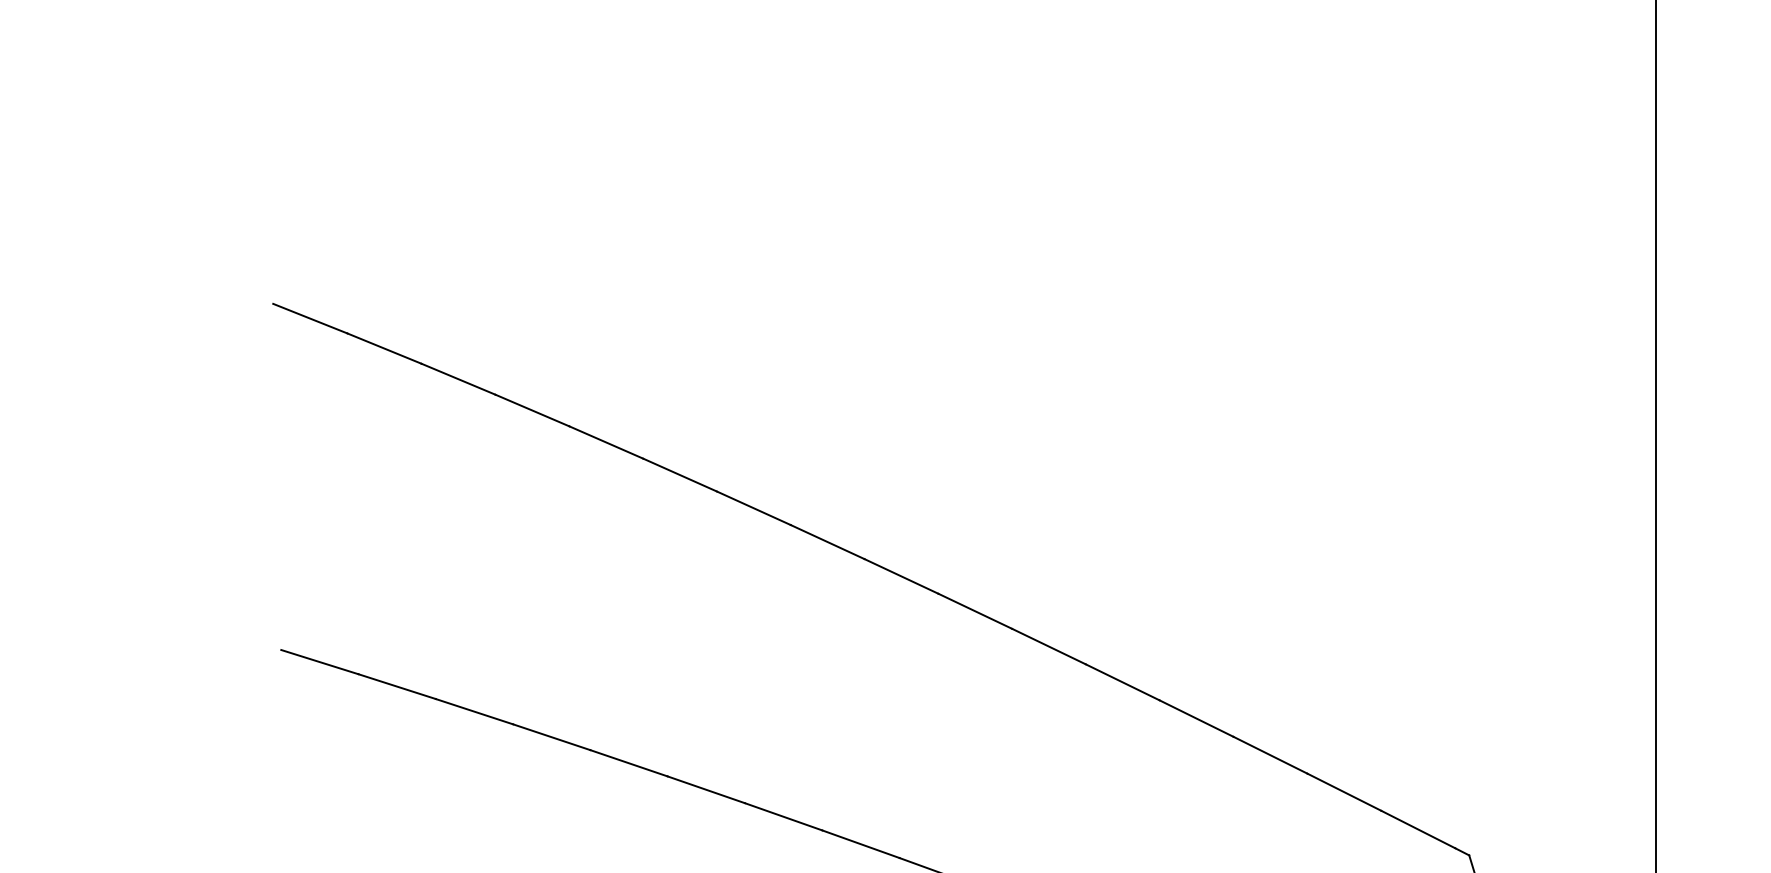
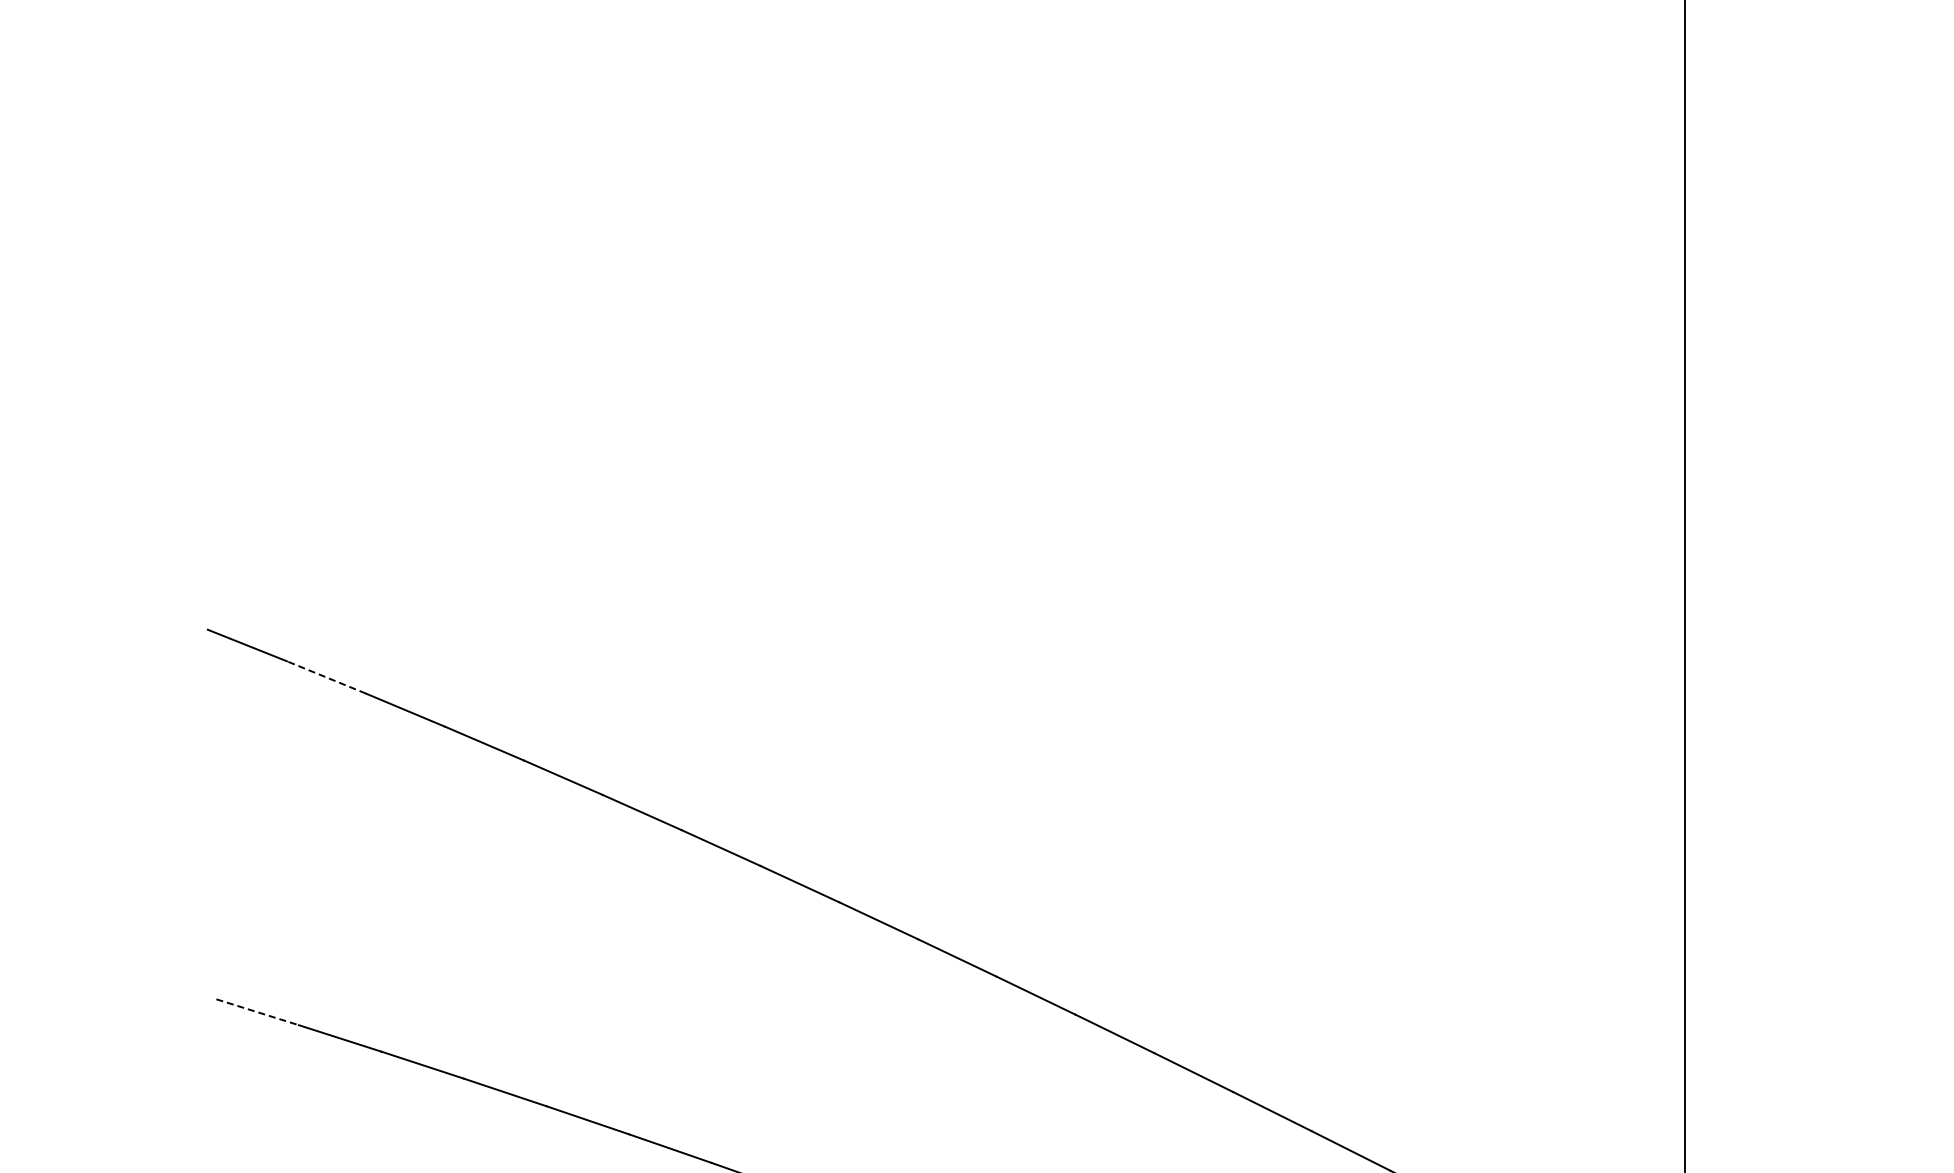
line: (384, 348) -> (326, 677), solid -> dashed
line: (320, 662) -> (258, 1012), solid -> dashed

